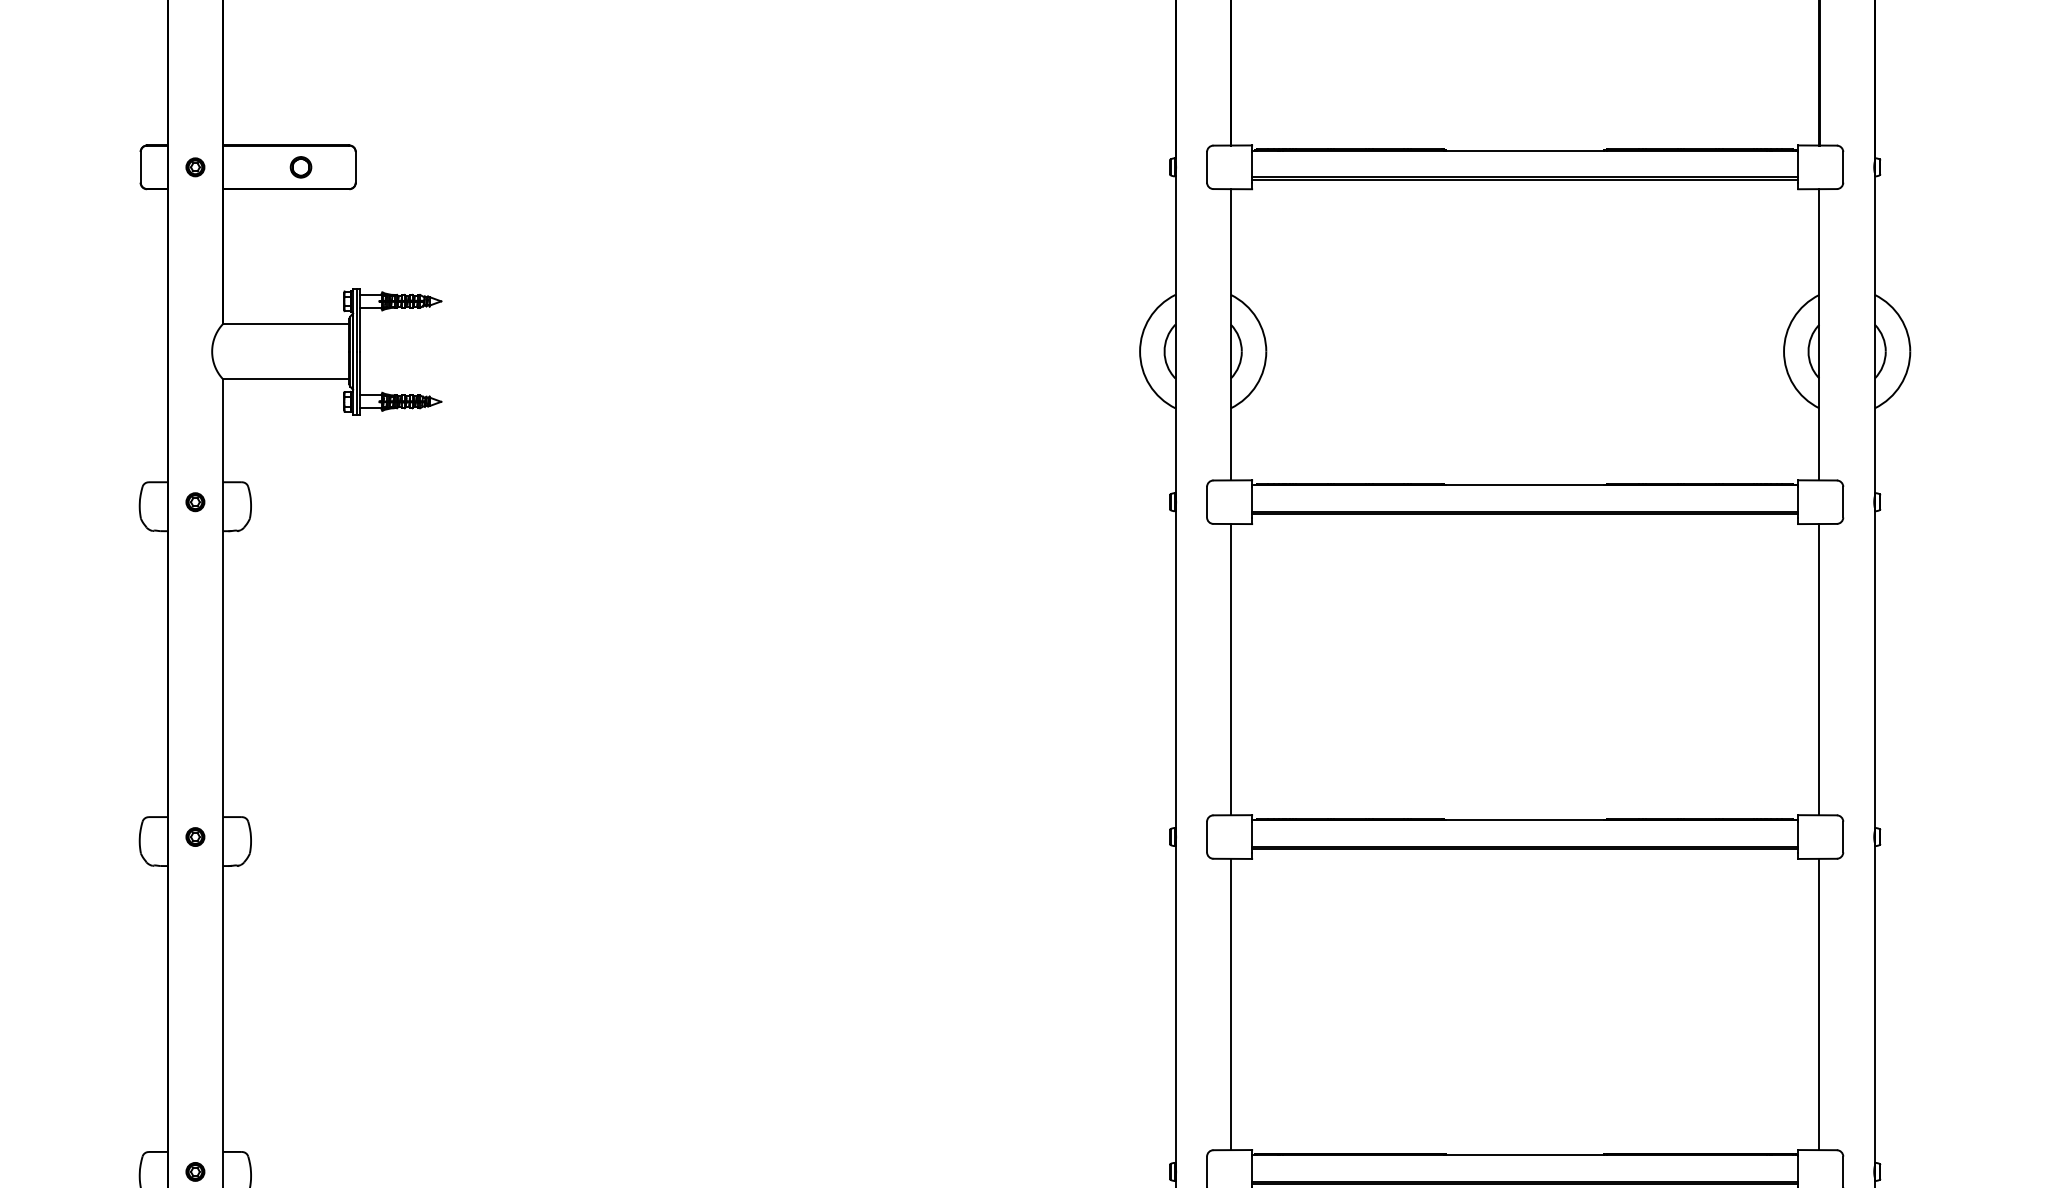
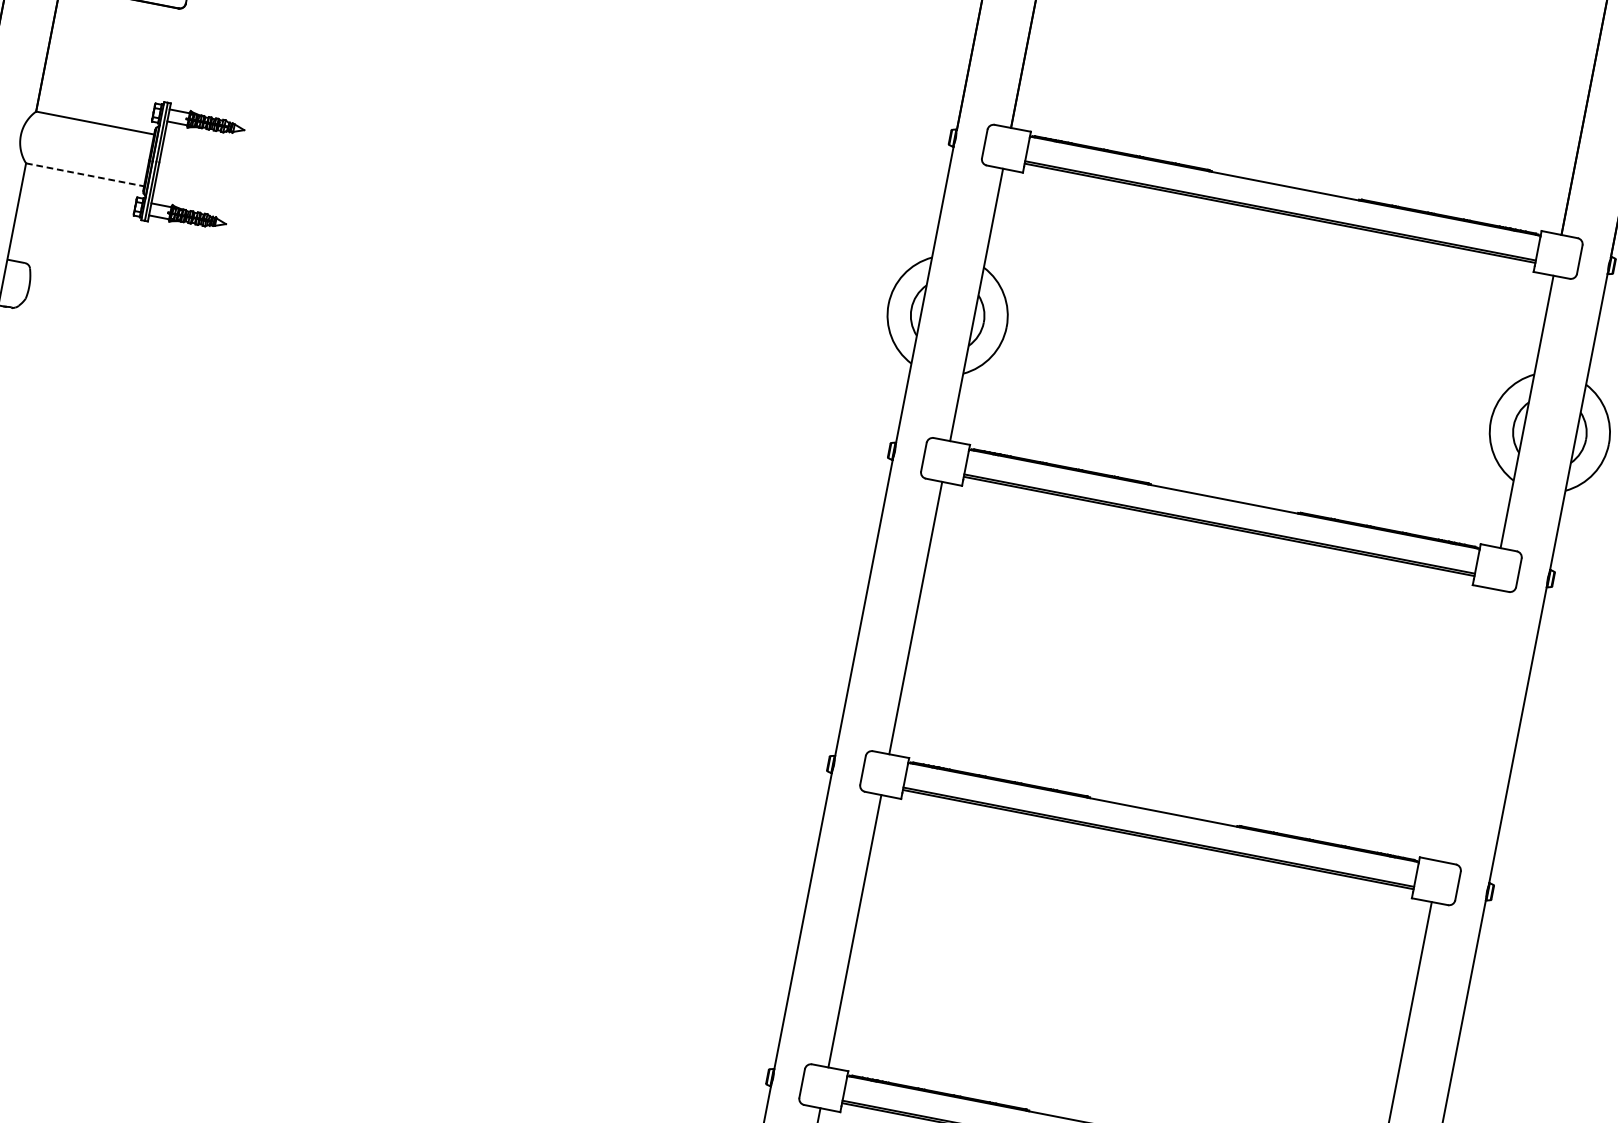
line: (286, 379) -> (85, 175), solid -> dashed
line: (1819, 669) -> (1466, 724), removed

